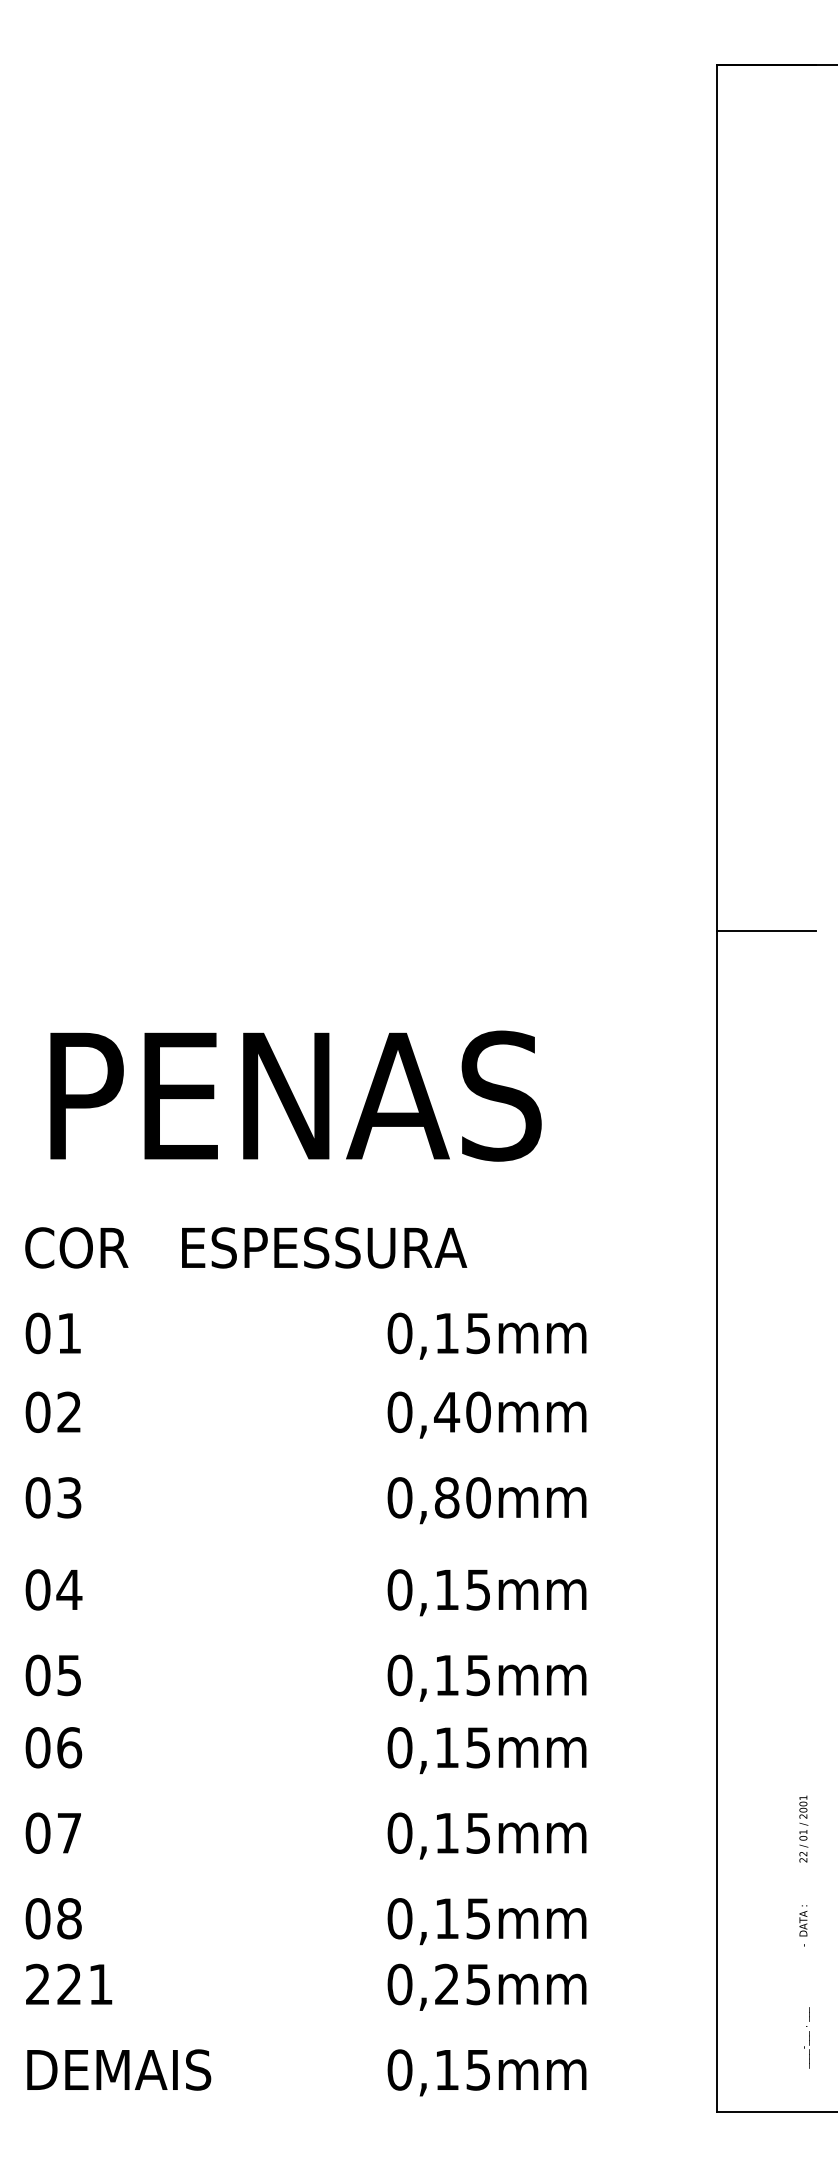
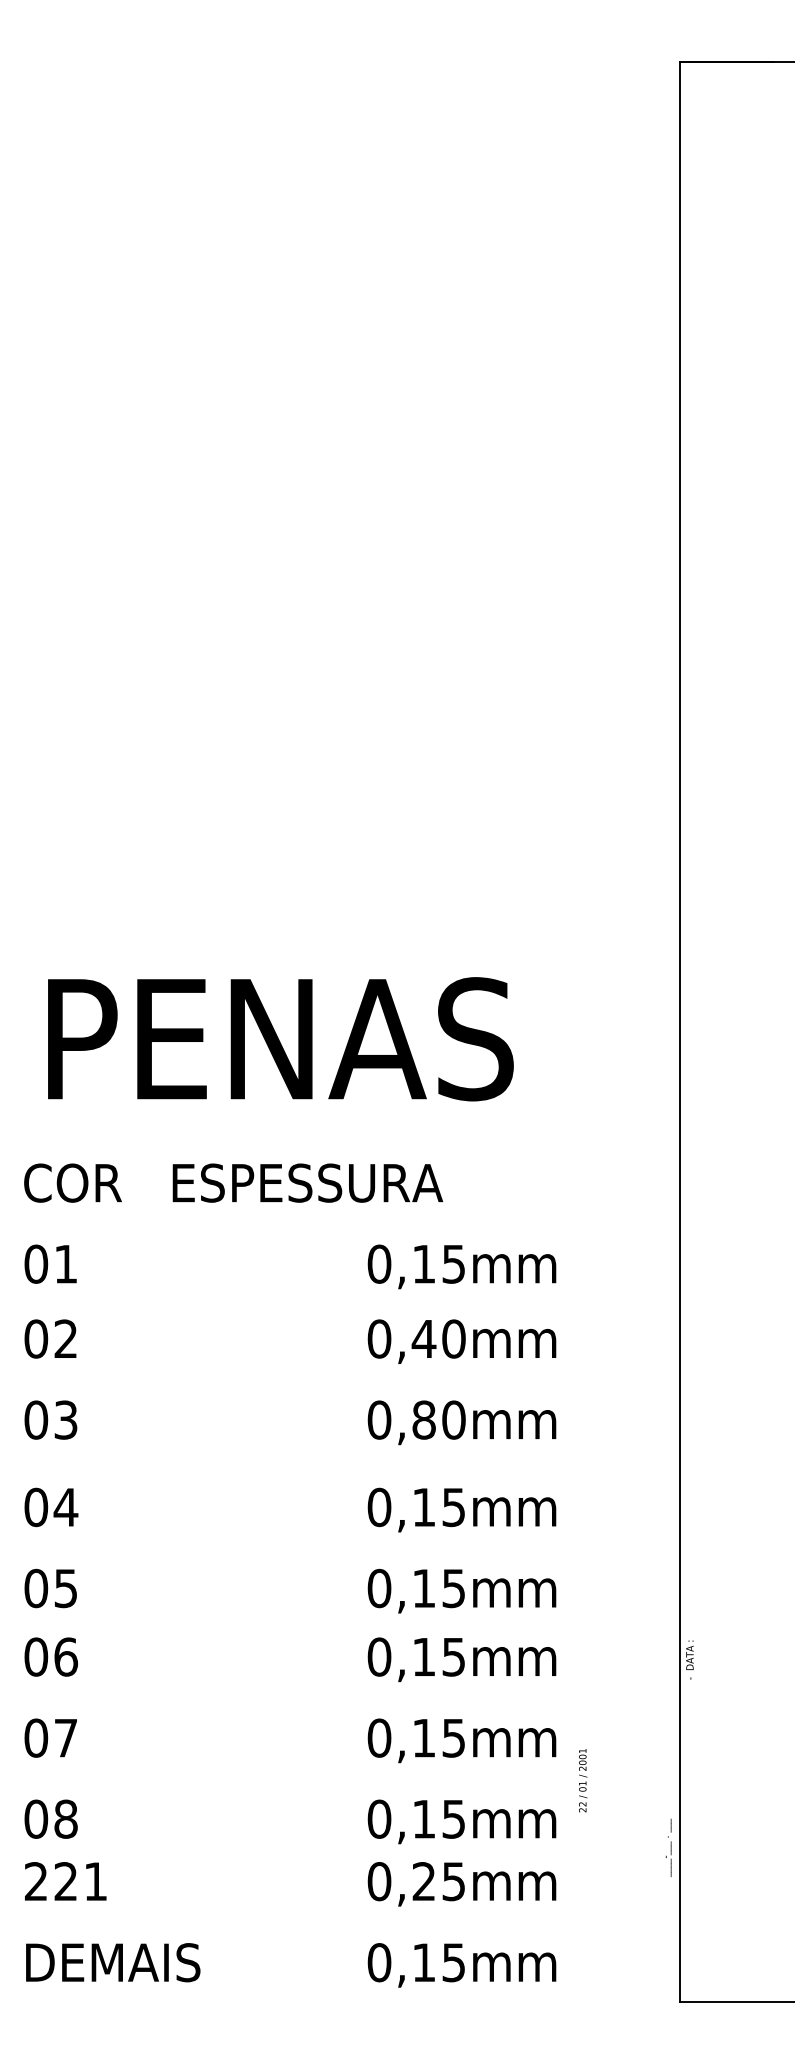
line: (766, 930) -> (726, 882), removed
text: (803, 1828) -> (582, 1780), moved
text: (803, 1925) -> (690, 1659), moved
text: (806, 2037) -> (668, 1847), moved

